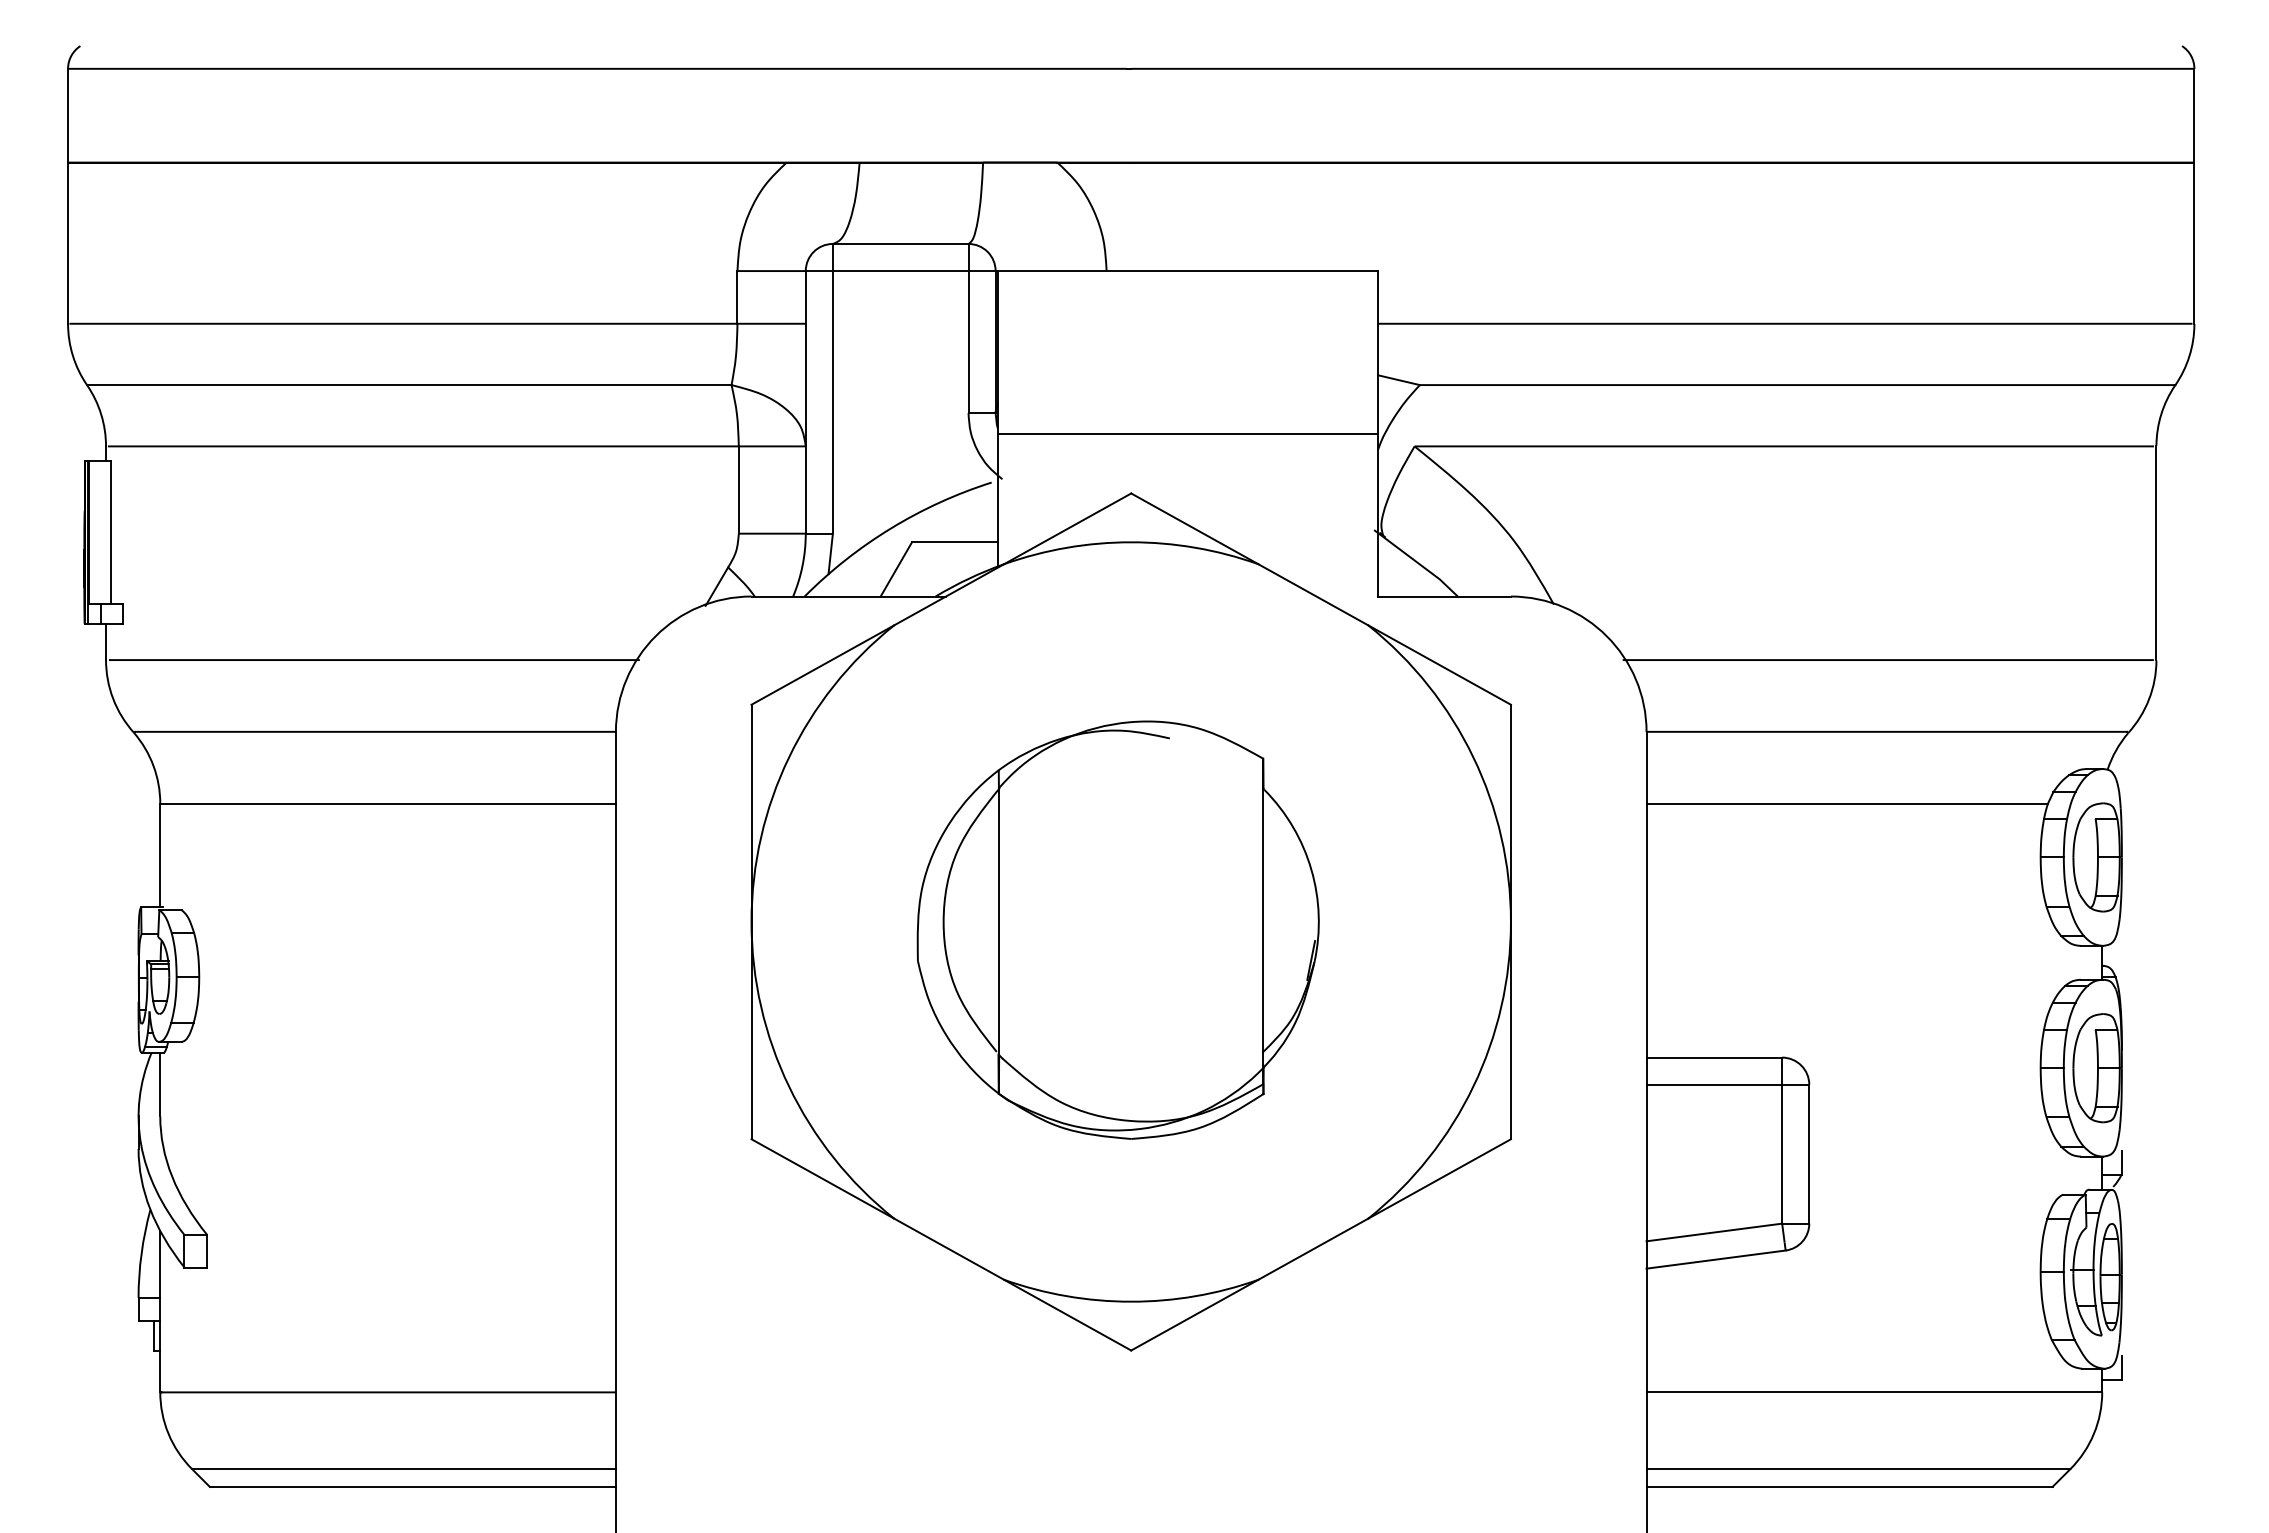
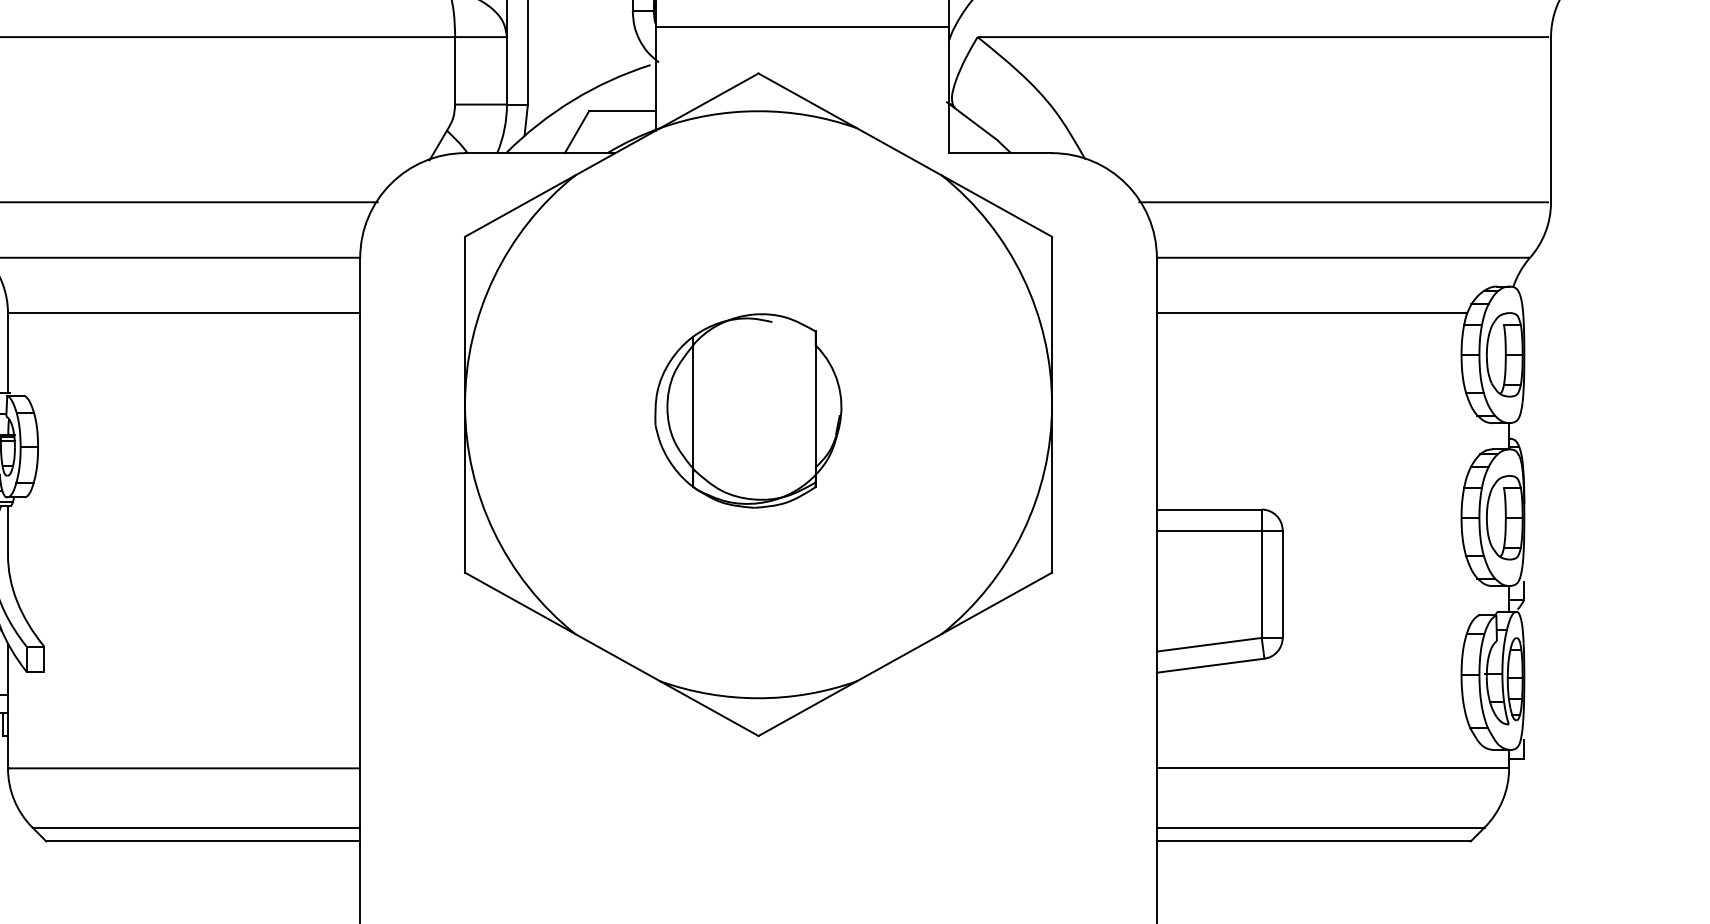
part: (1117, 929) -> (747, 410), size x0.6

